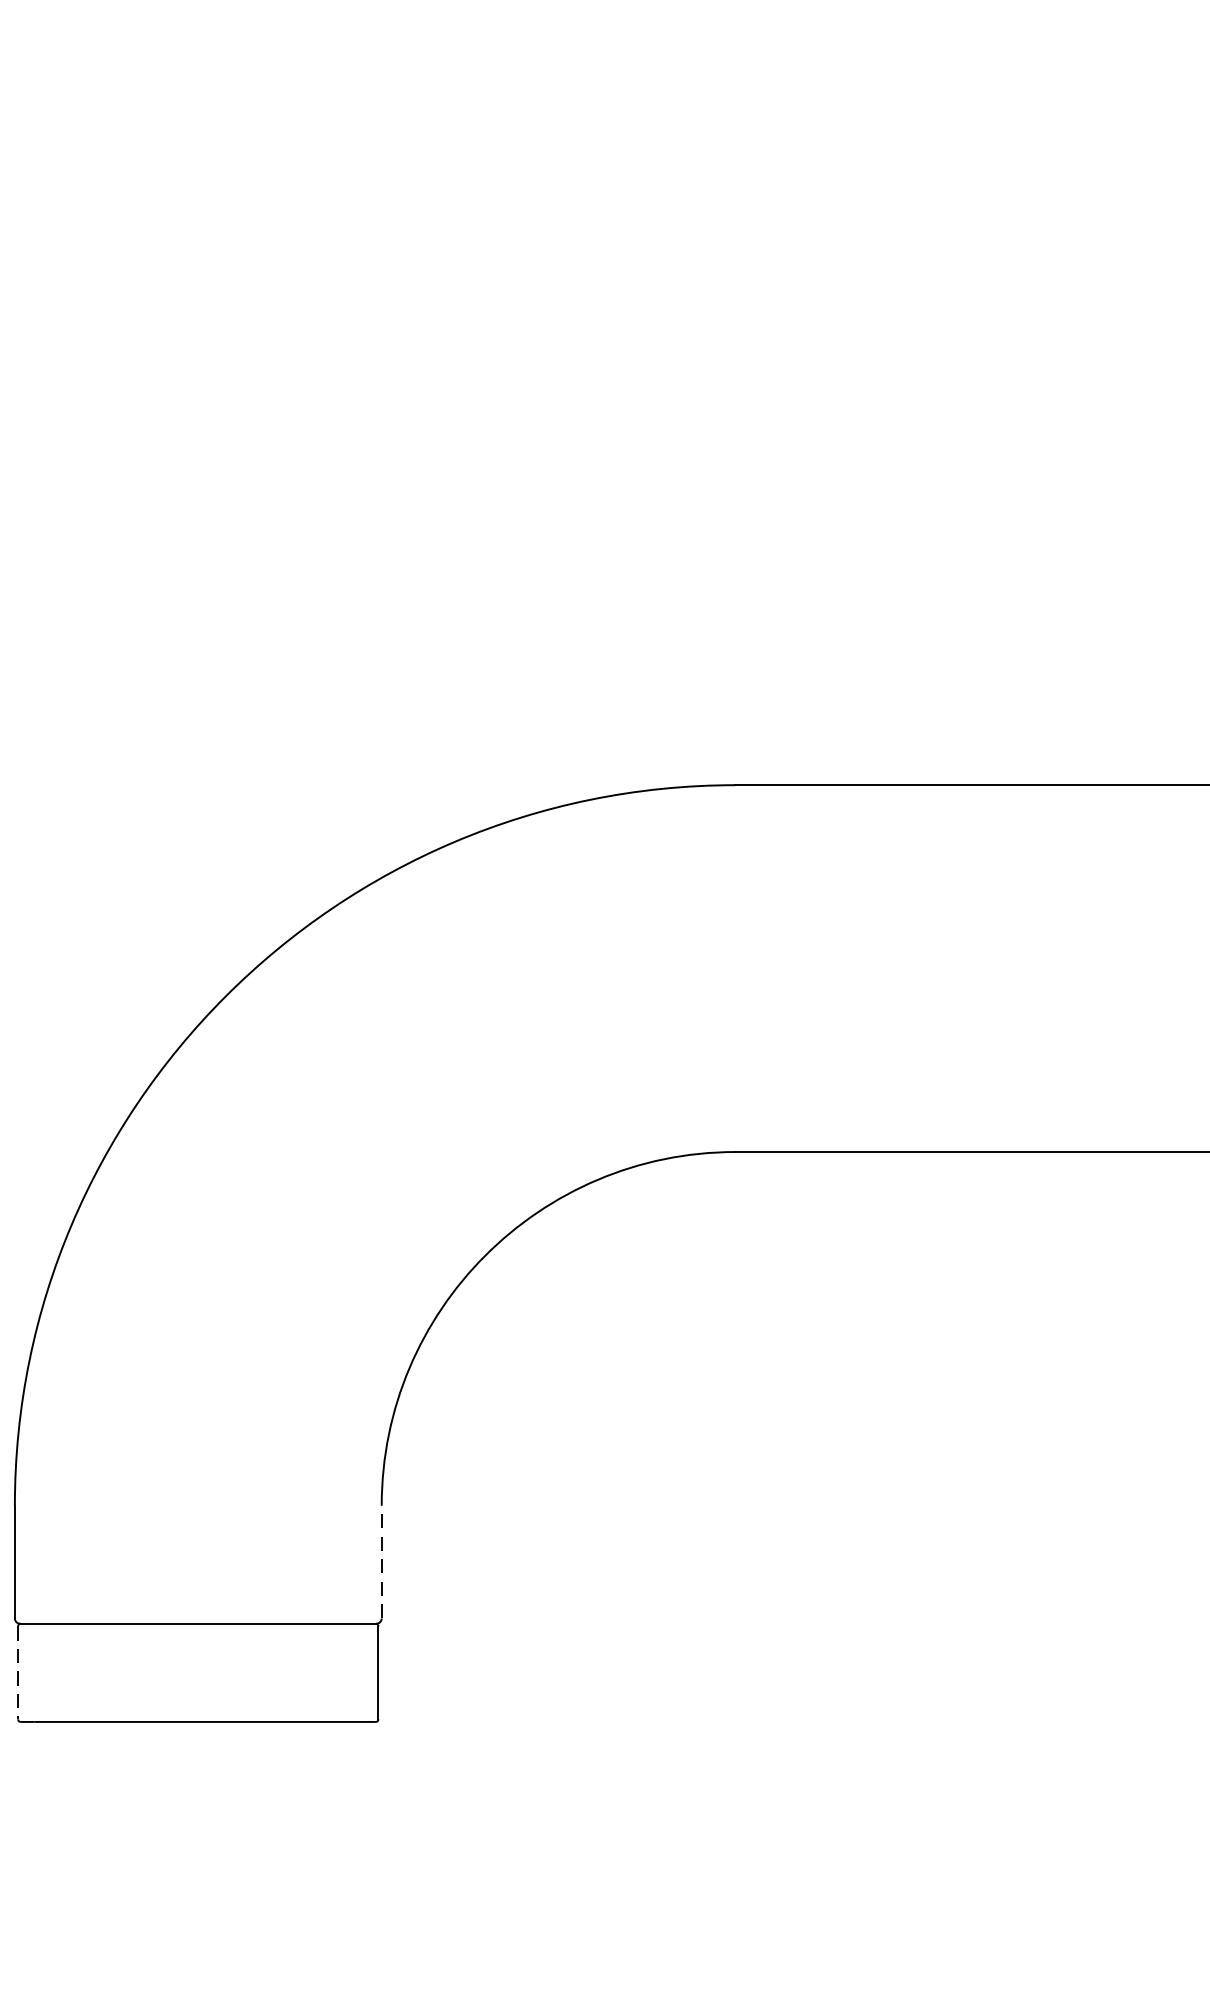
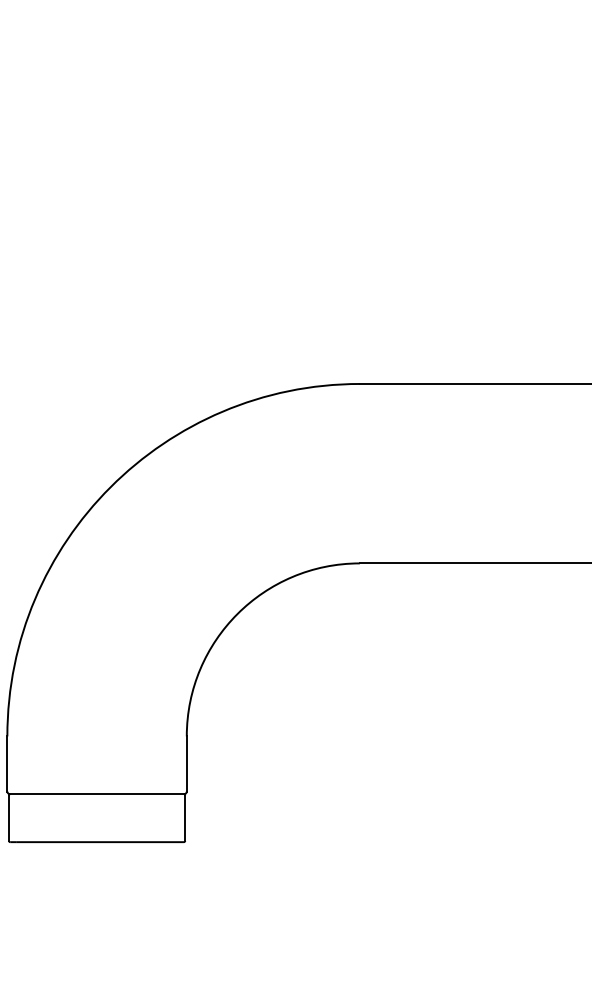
line: (381, 1561) -> (186, 763), dashed -> solid
line: (17, 1673) -> (8, 818), dashed -> solid

